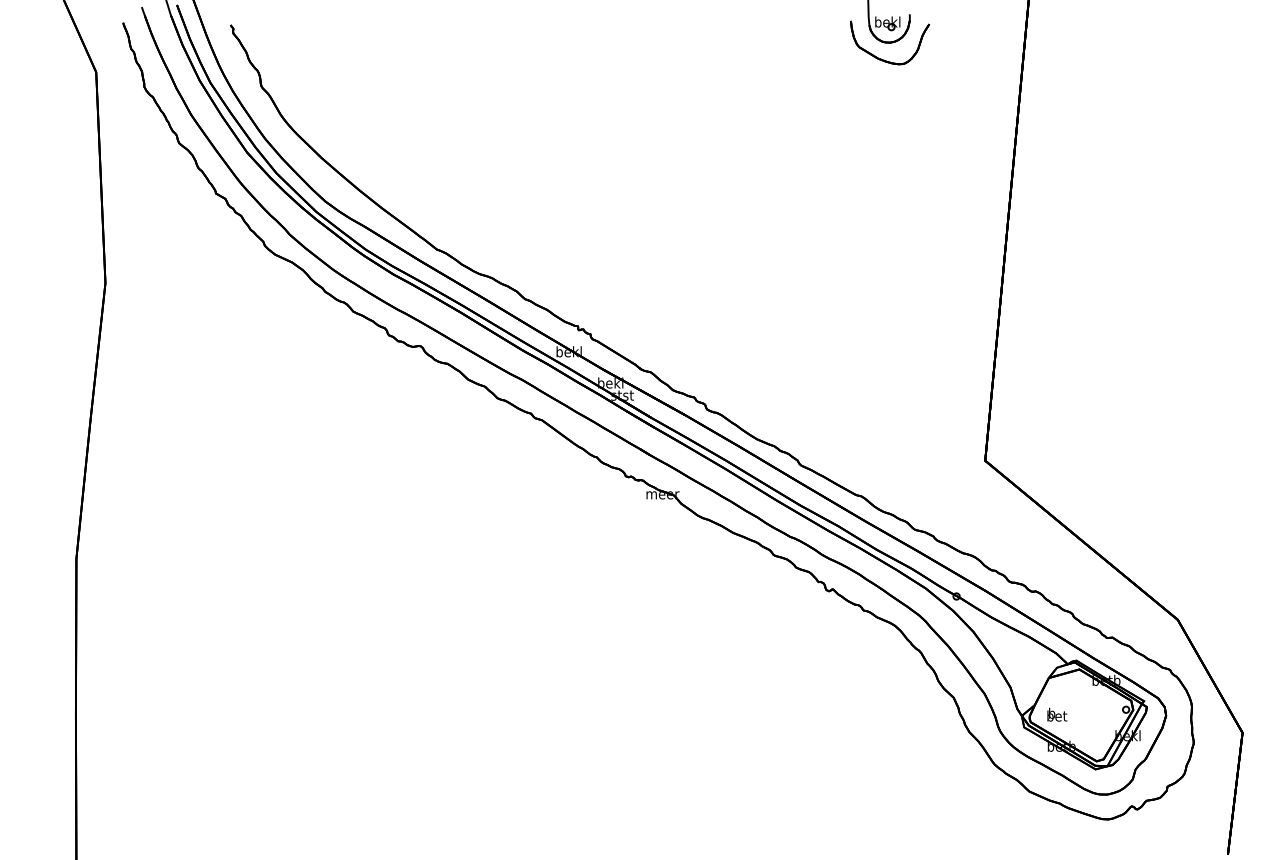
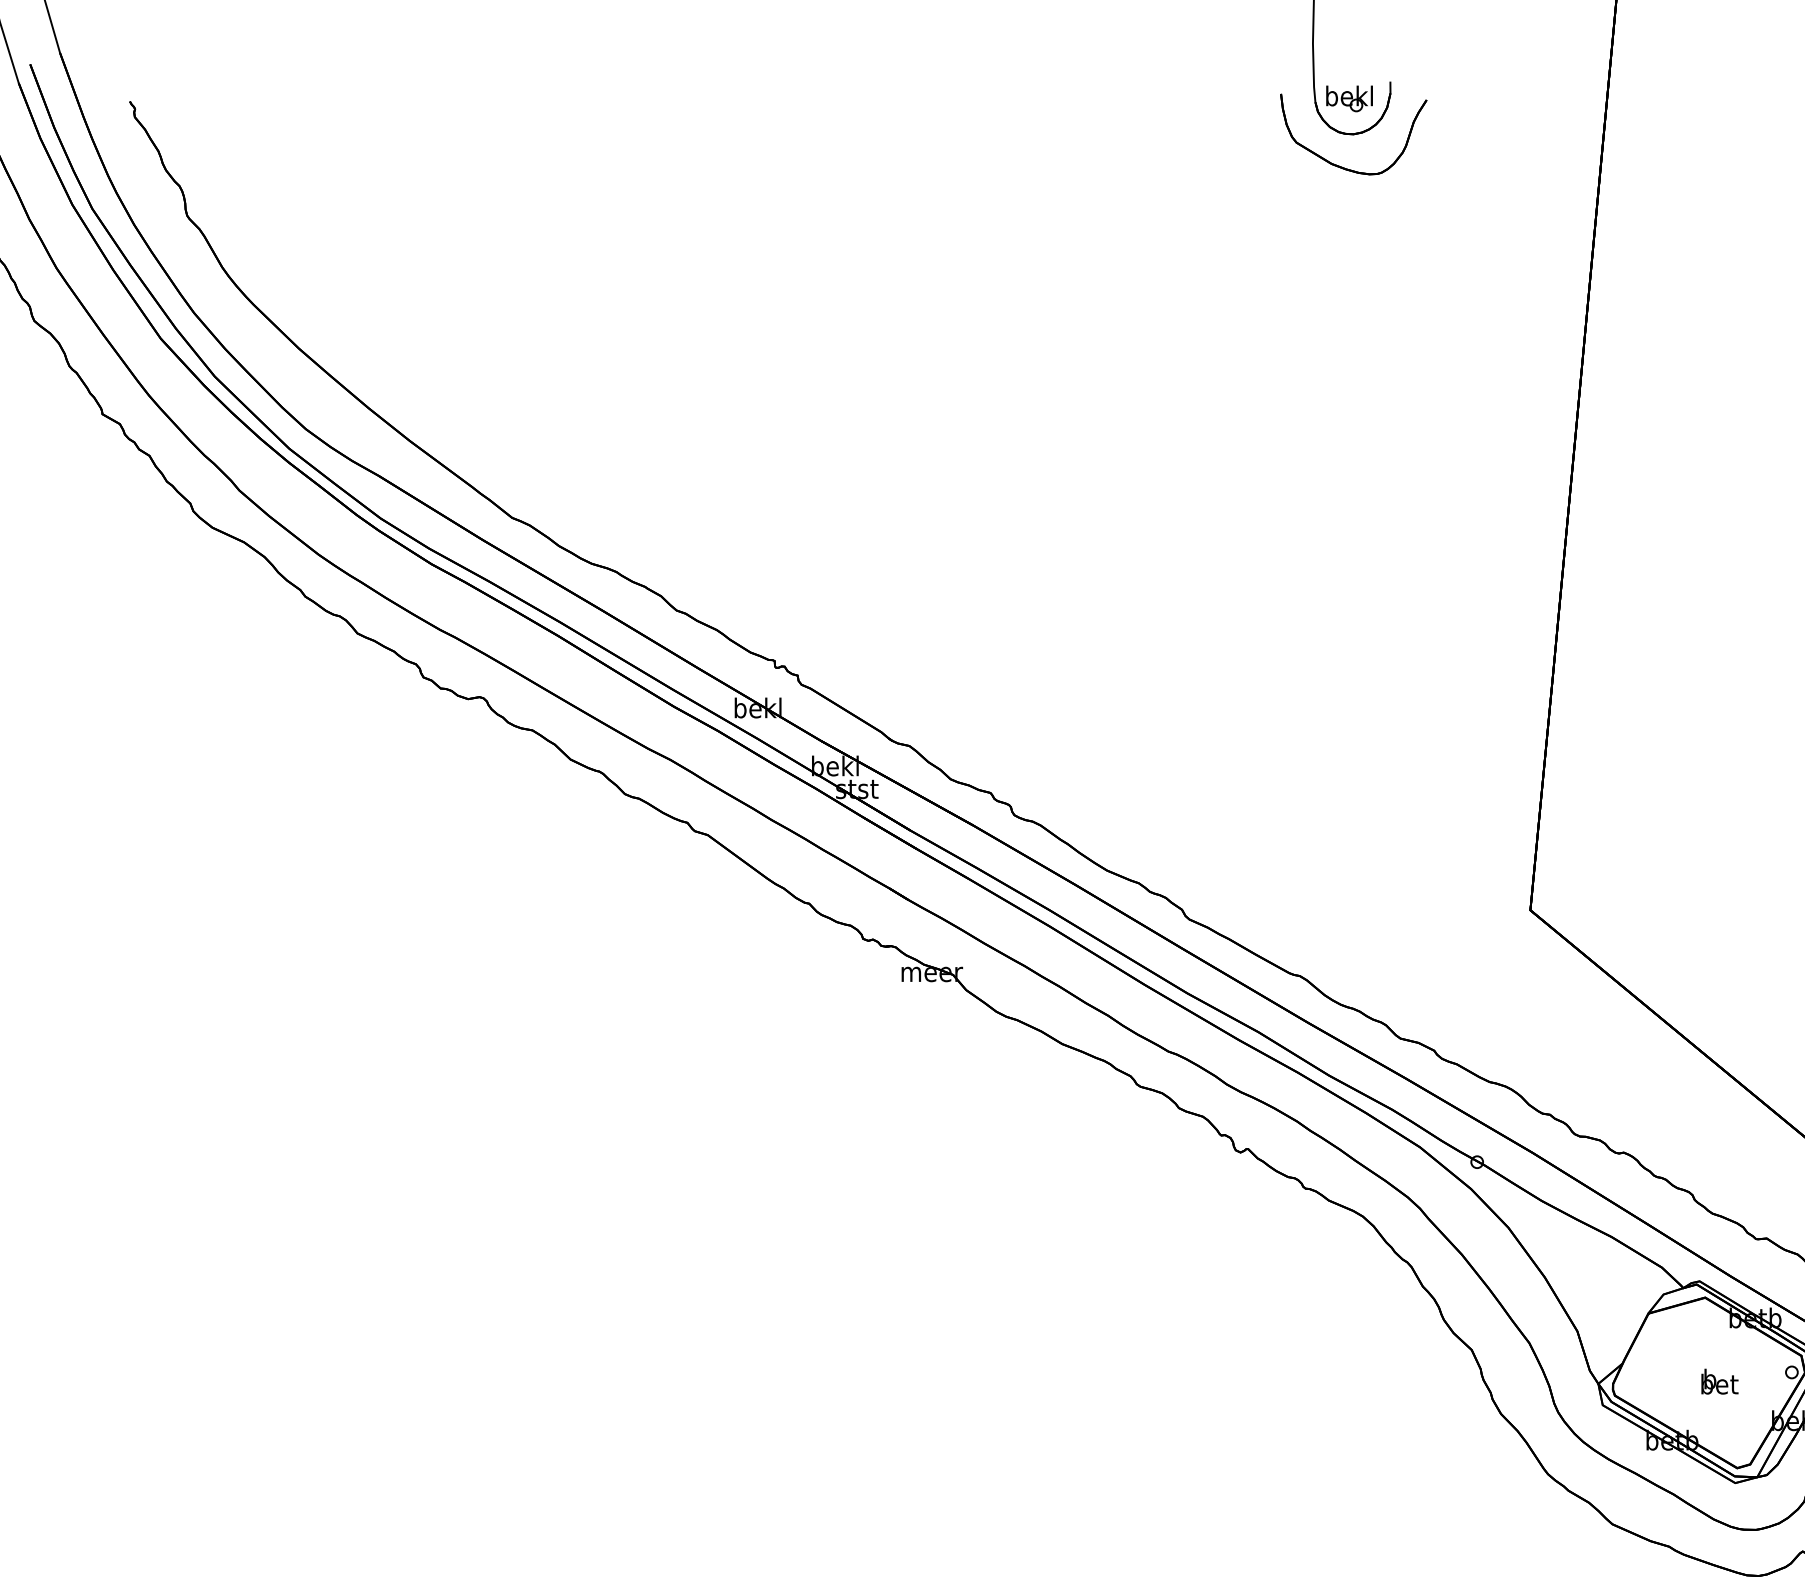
text: (1057, 714) -> (1720, 1381), moved

